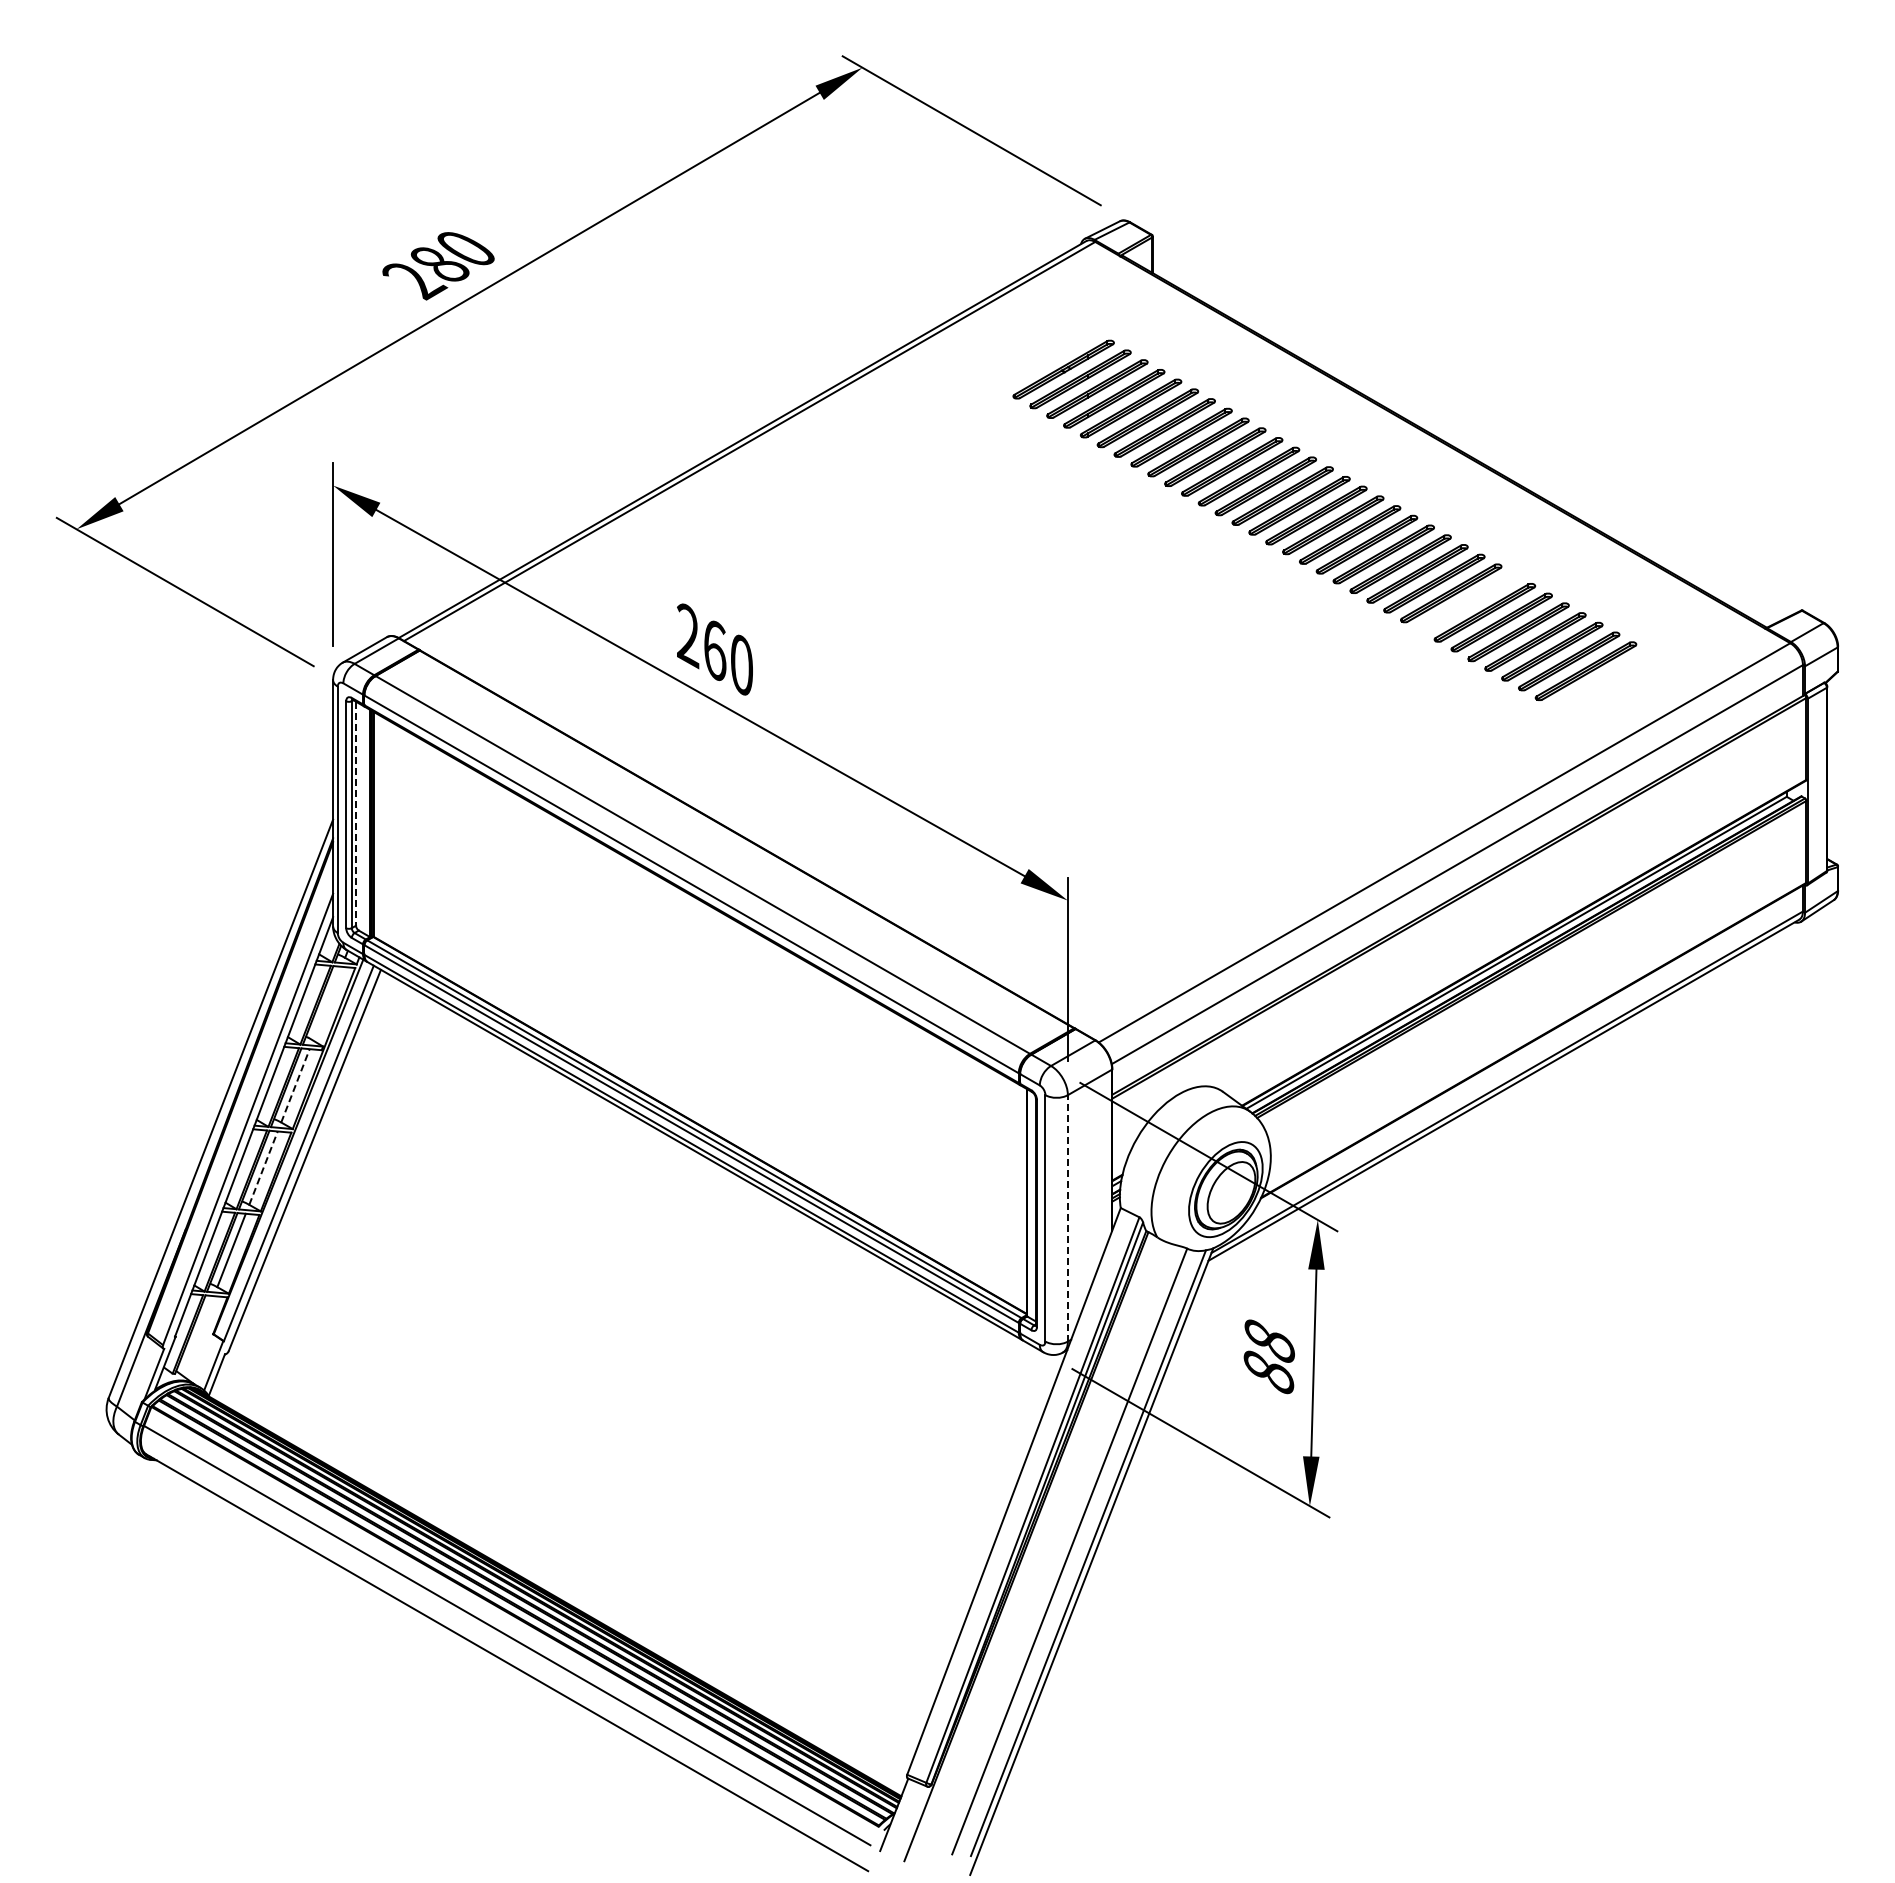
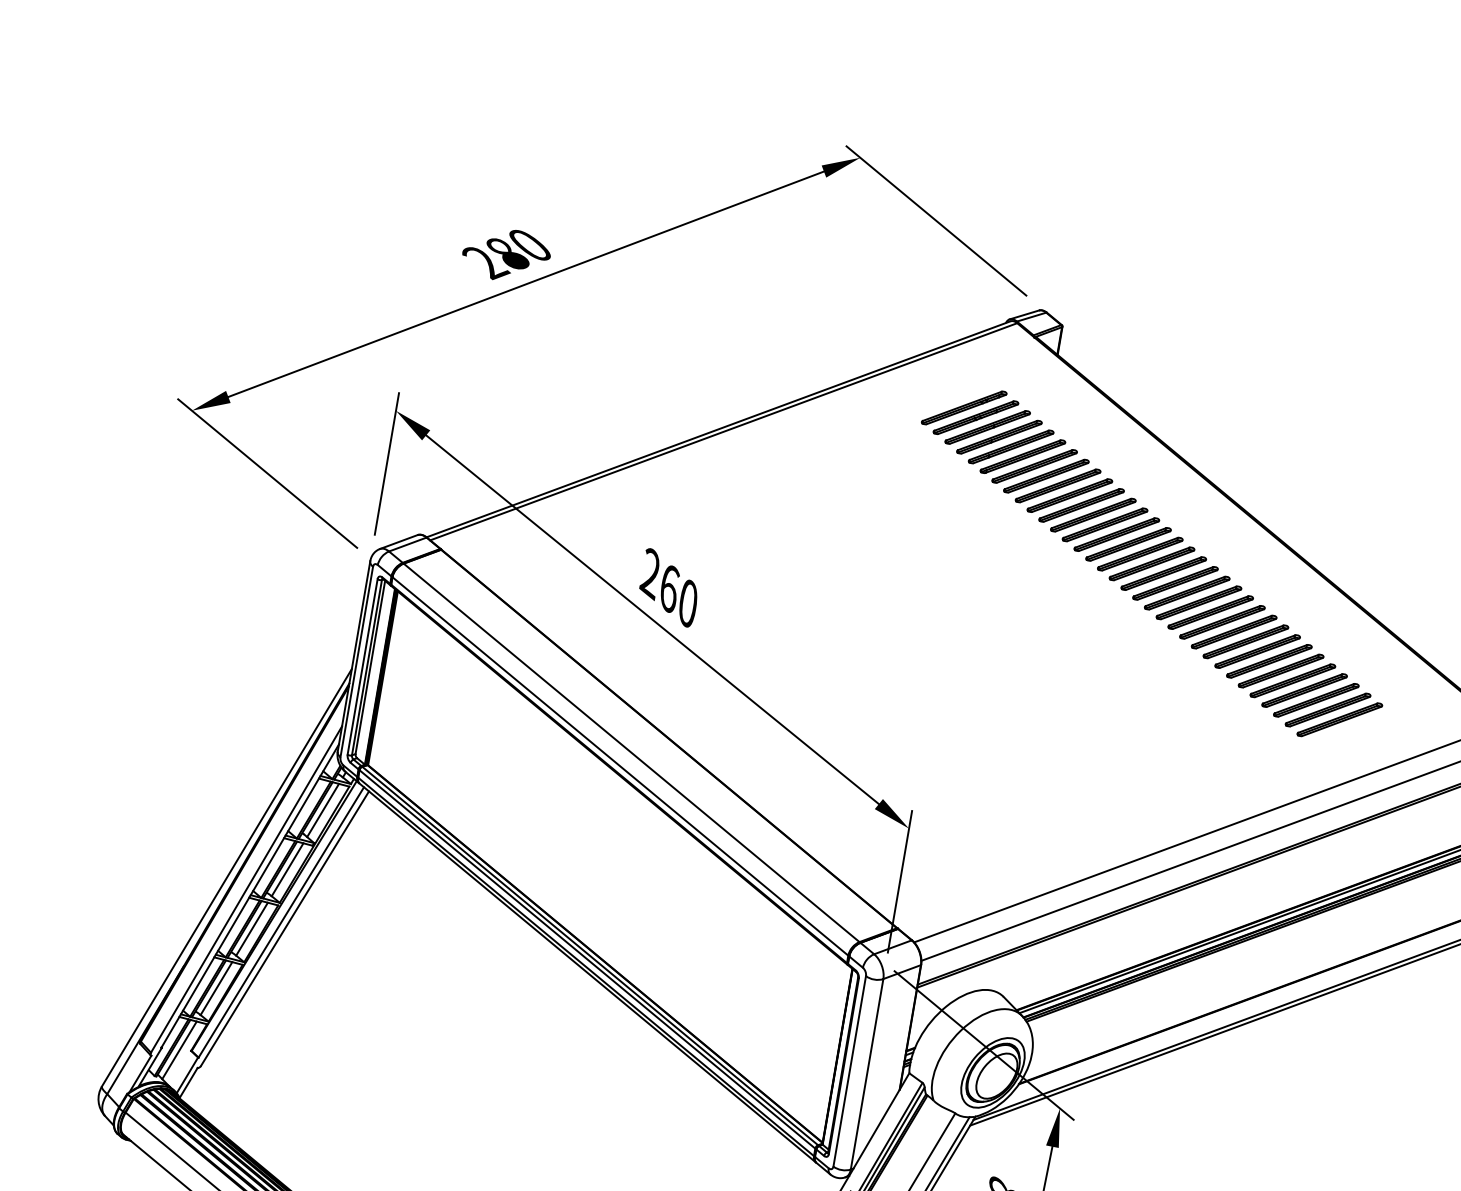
part: (1046, 359) -> (964, 407), added
part: (1467, 602) -> (1257, 651), added
line: (356, 814) -> (370, 668), dashed -> solid
line: (327, 1003) -> (323, 810), added
line: (295, 1085) -> (287, 869), dashed -> solid
line: (263, 1167) -> (252, 928), dashed -> solid
line: (1067, 1217) -> (866, 1073), dashed -> solid
line: (197, 1335) -> (178, 1049), added

